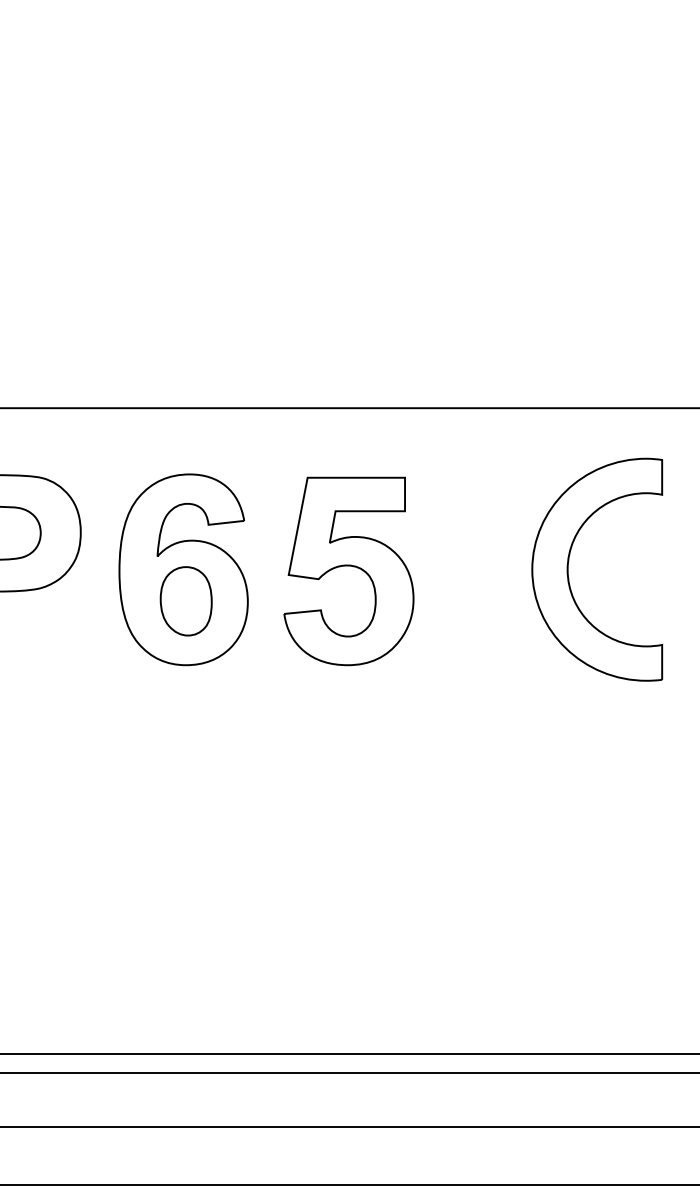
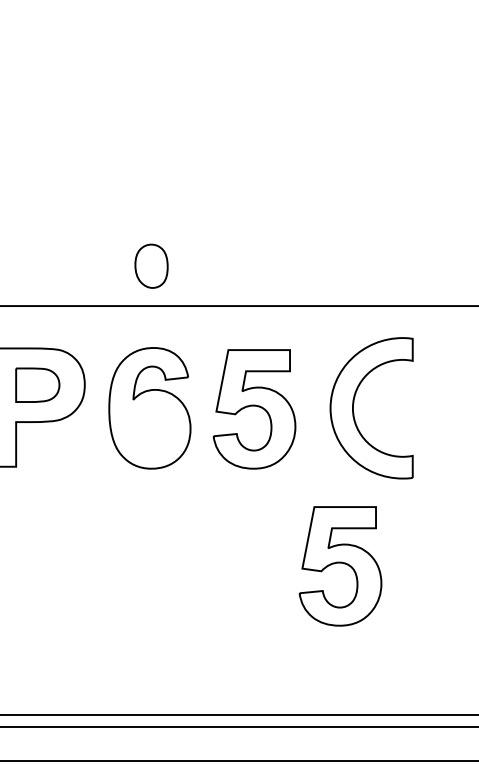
part: (570, 562) -> (354, 403), moved
part: (186, 600) -> (151, 265), moved
part: (484, 819) -> (340, 566), added

